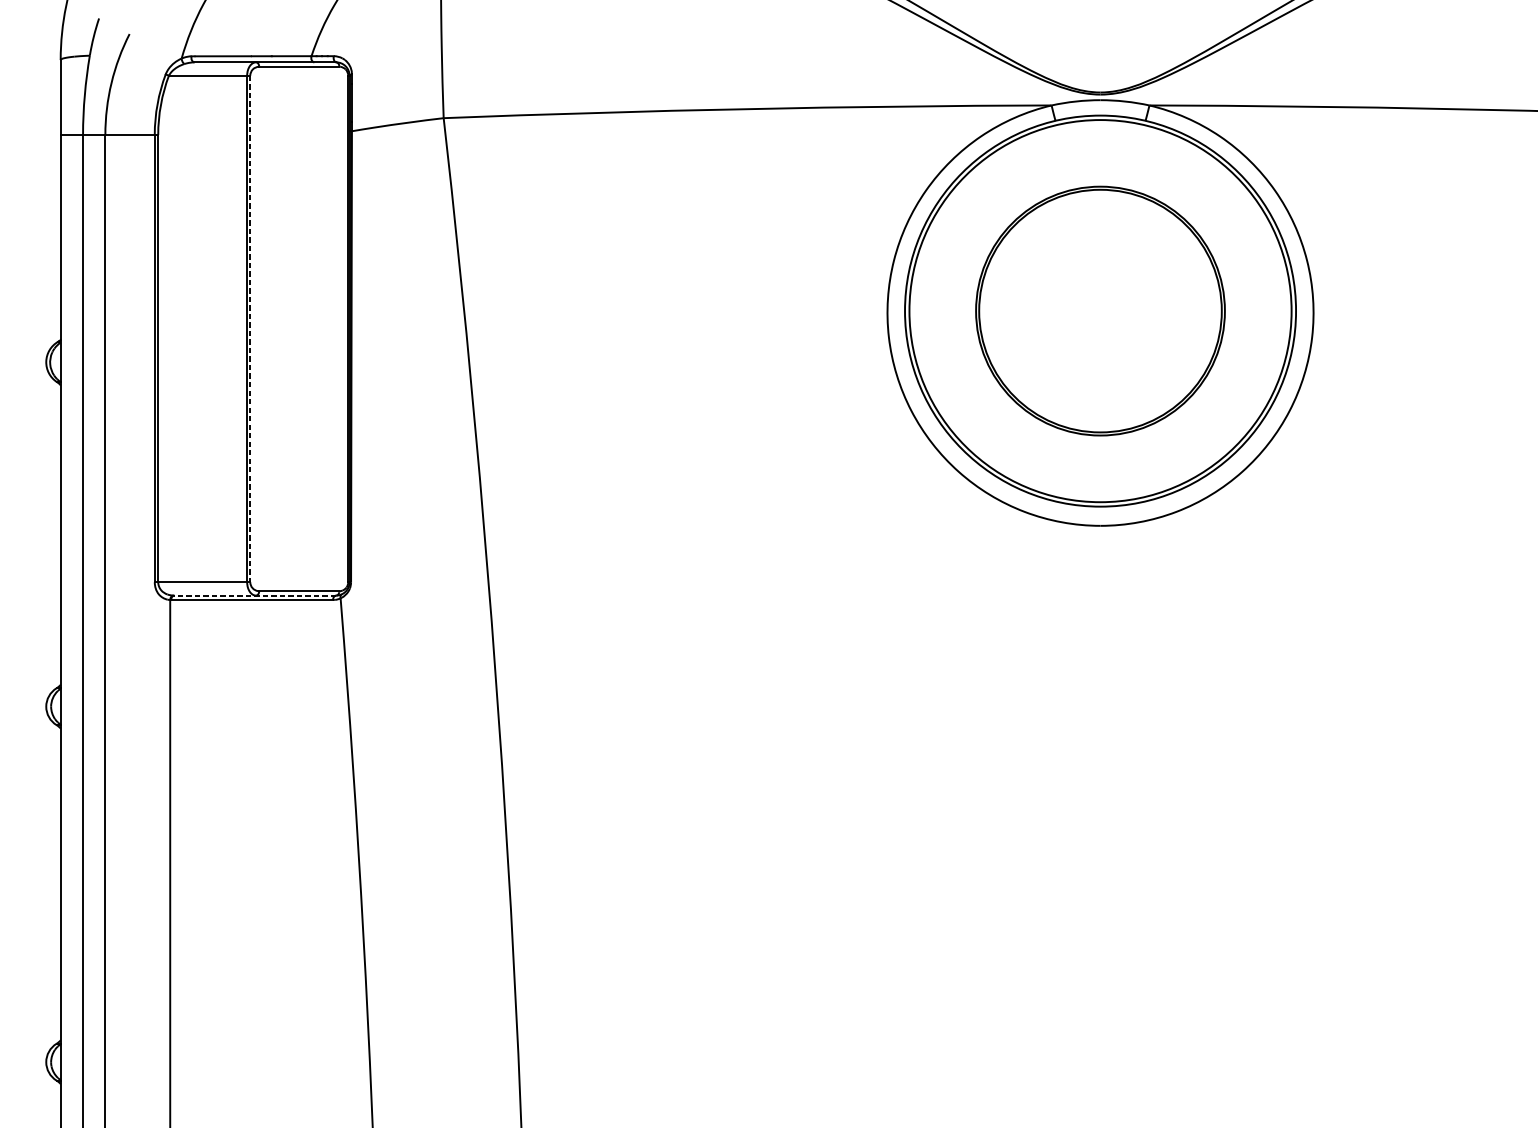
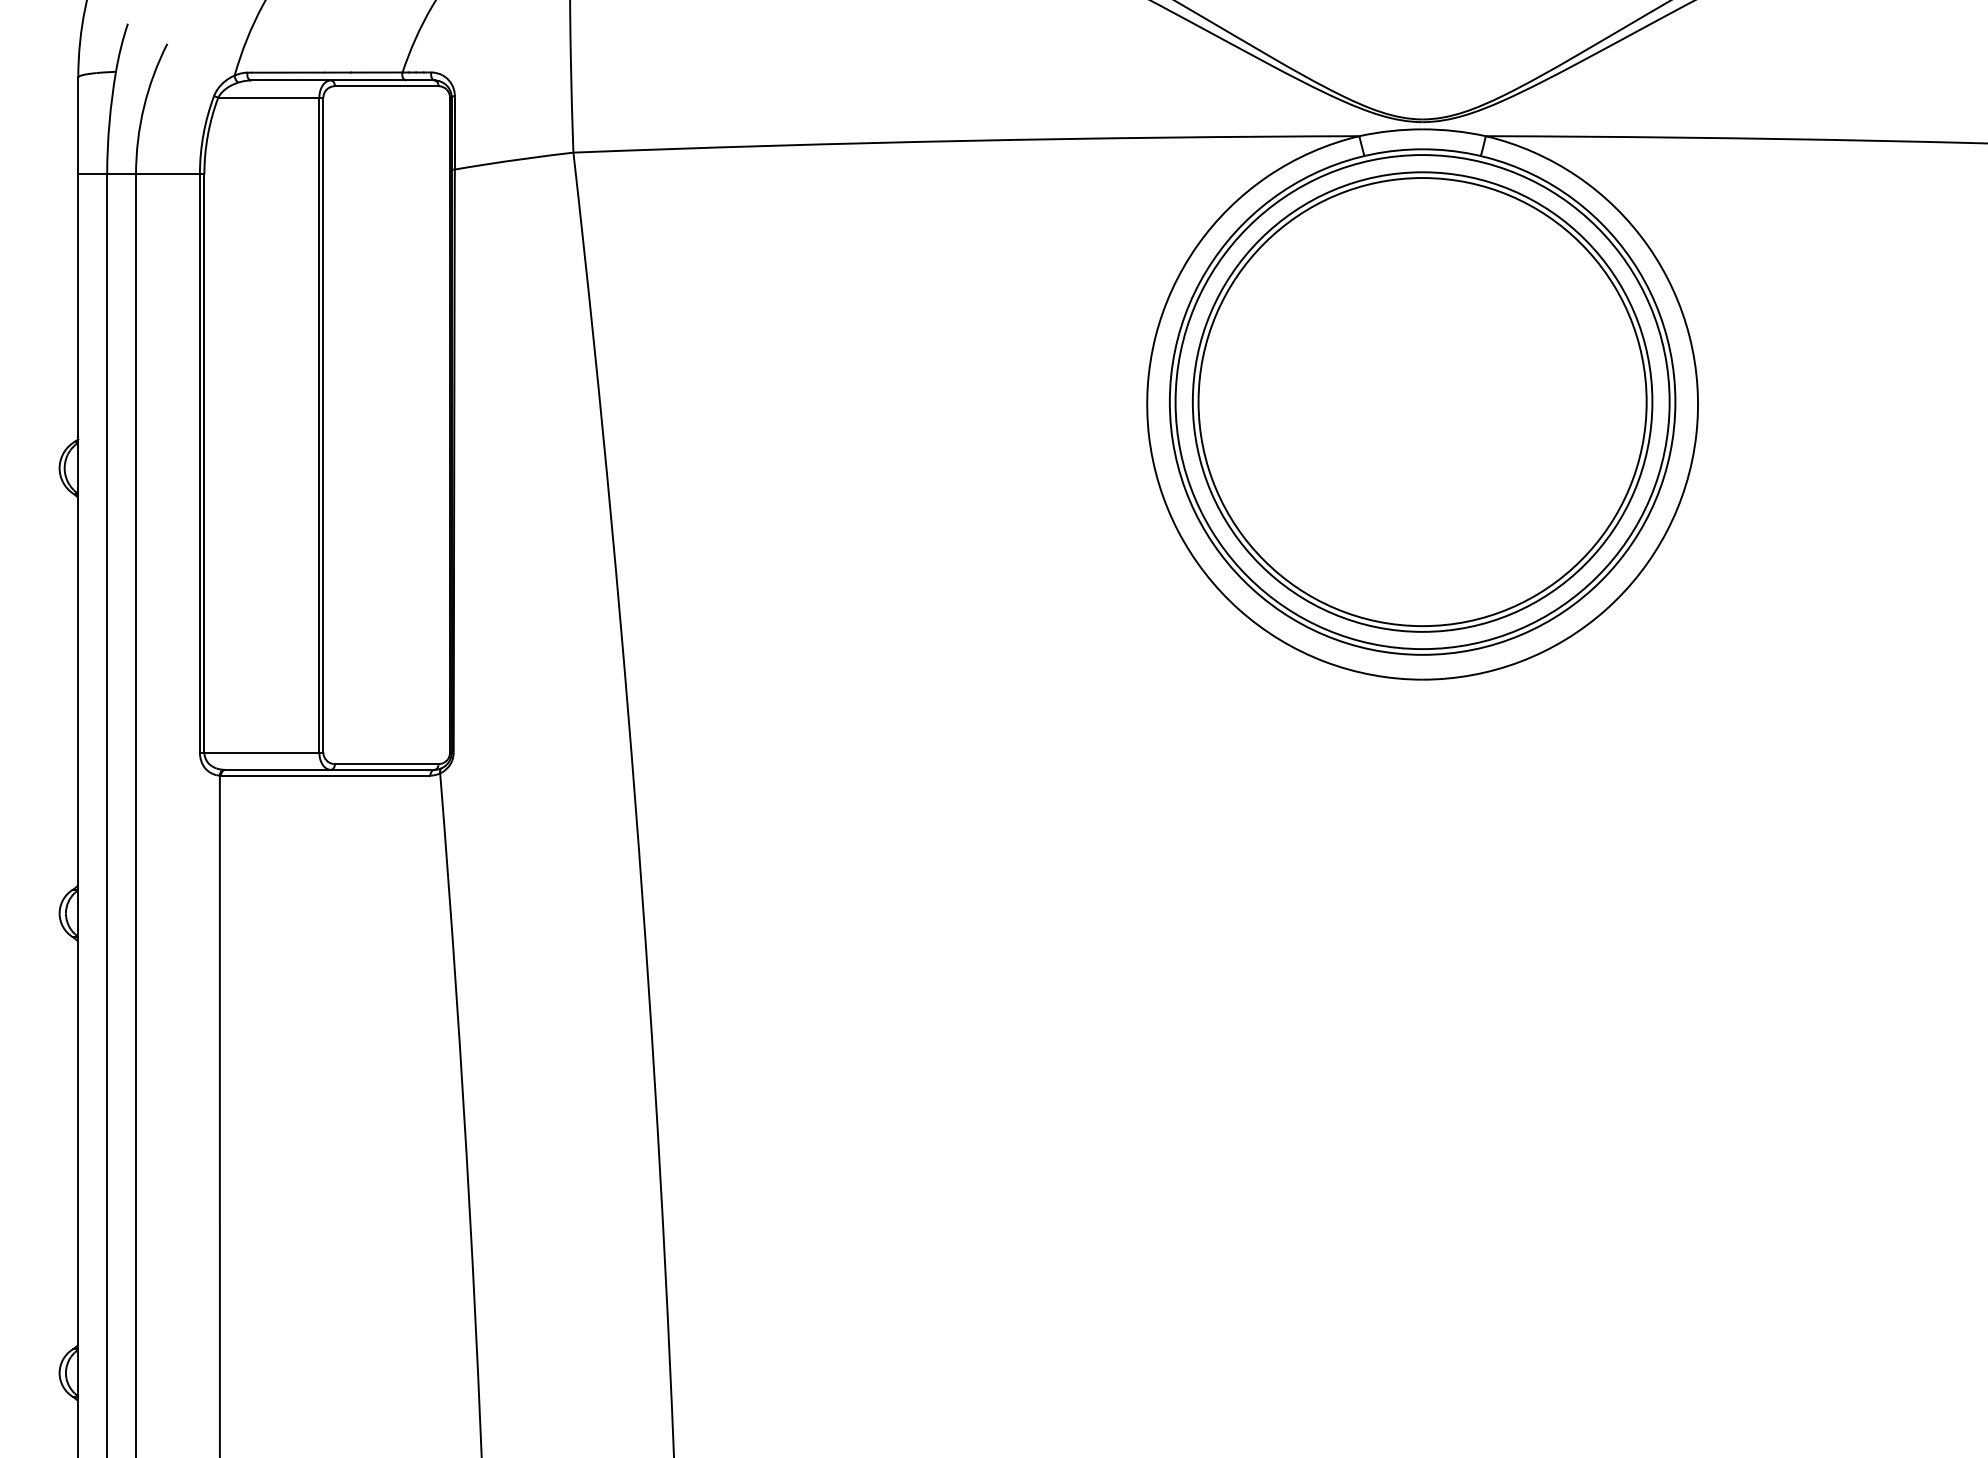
part: (1100, 310) -> (1422, 401), size x1.43
line: (250, 329) -> (323, 425), dashed -> solid
line: (255, 595) -> (329, 769), dashed -> solid

